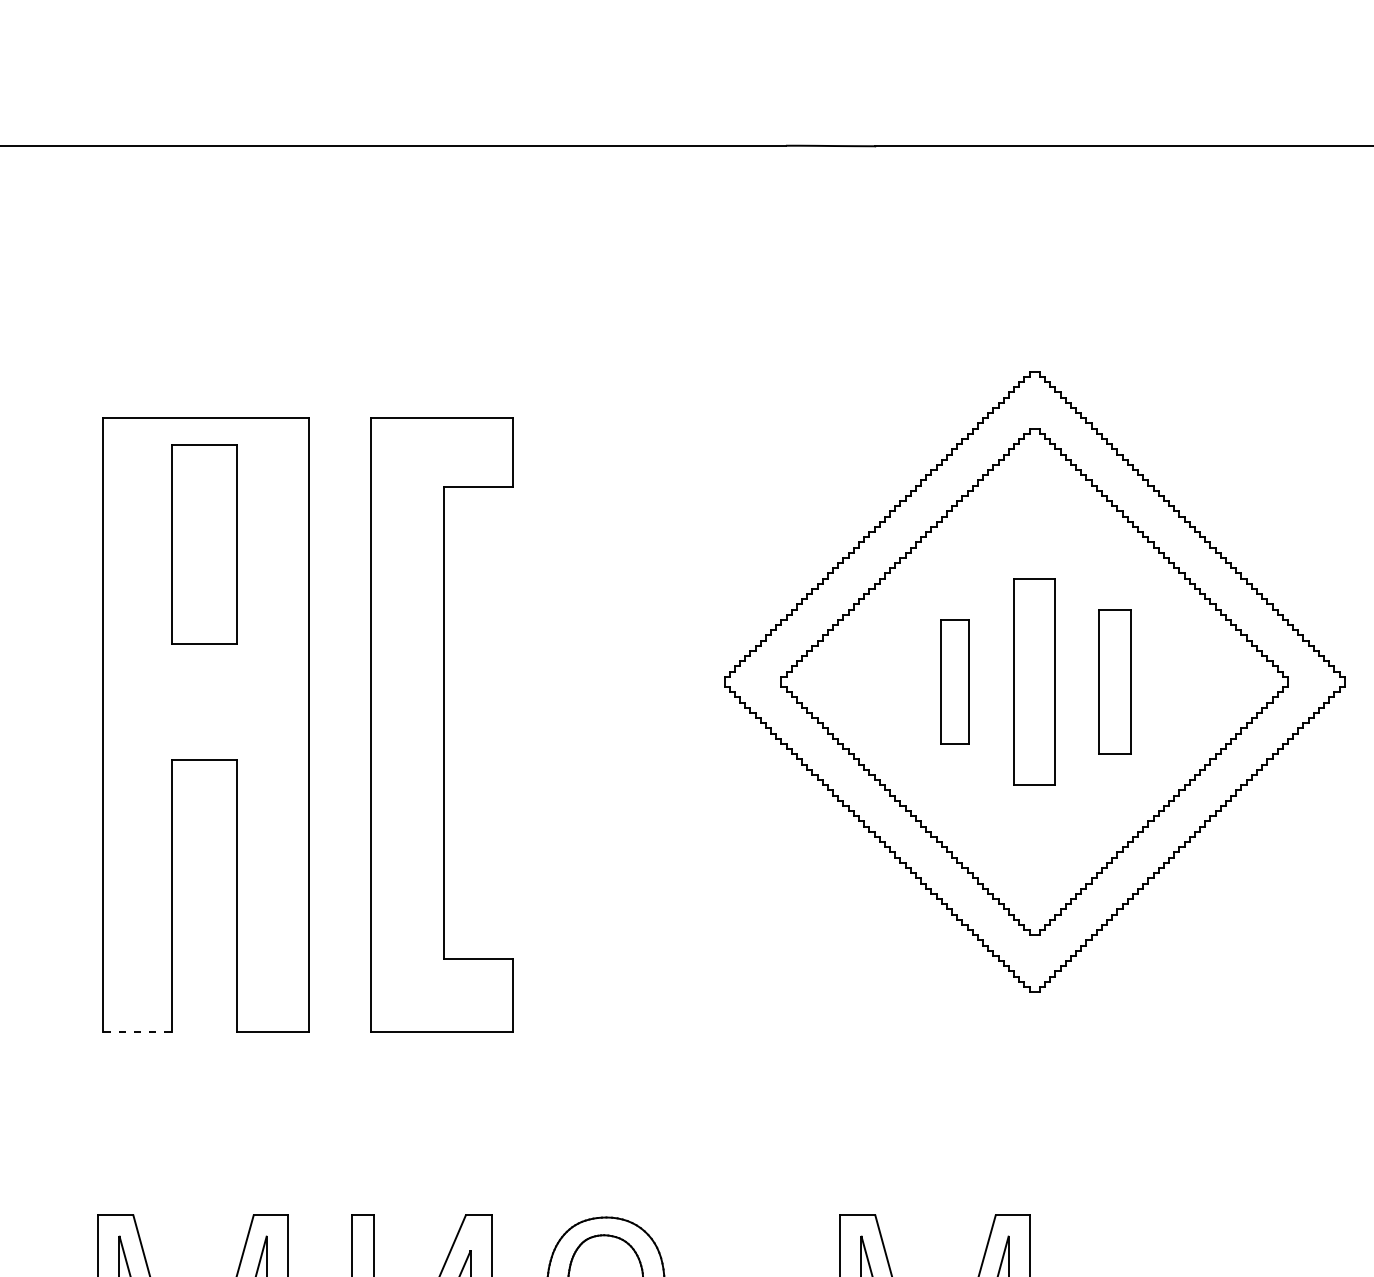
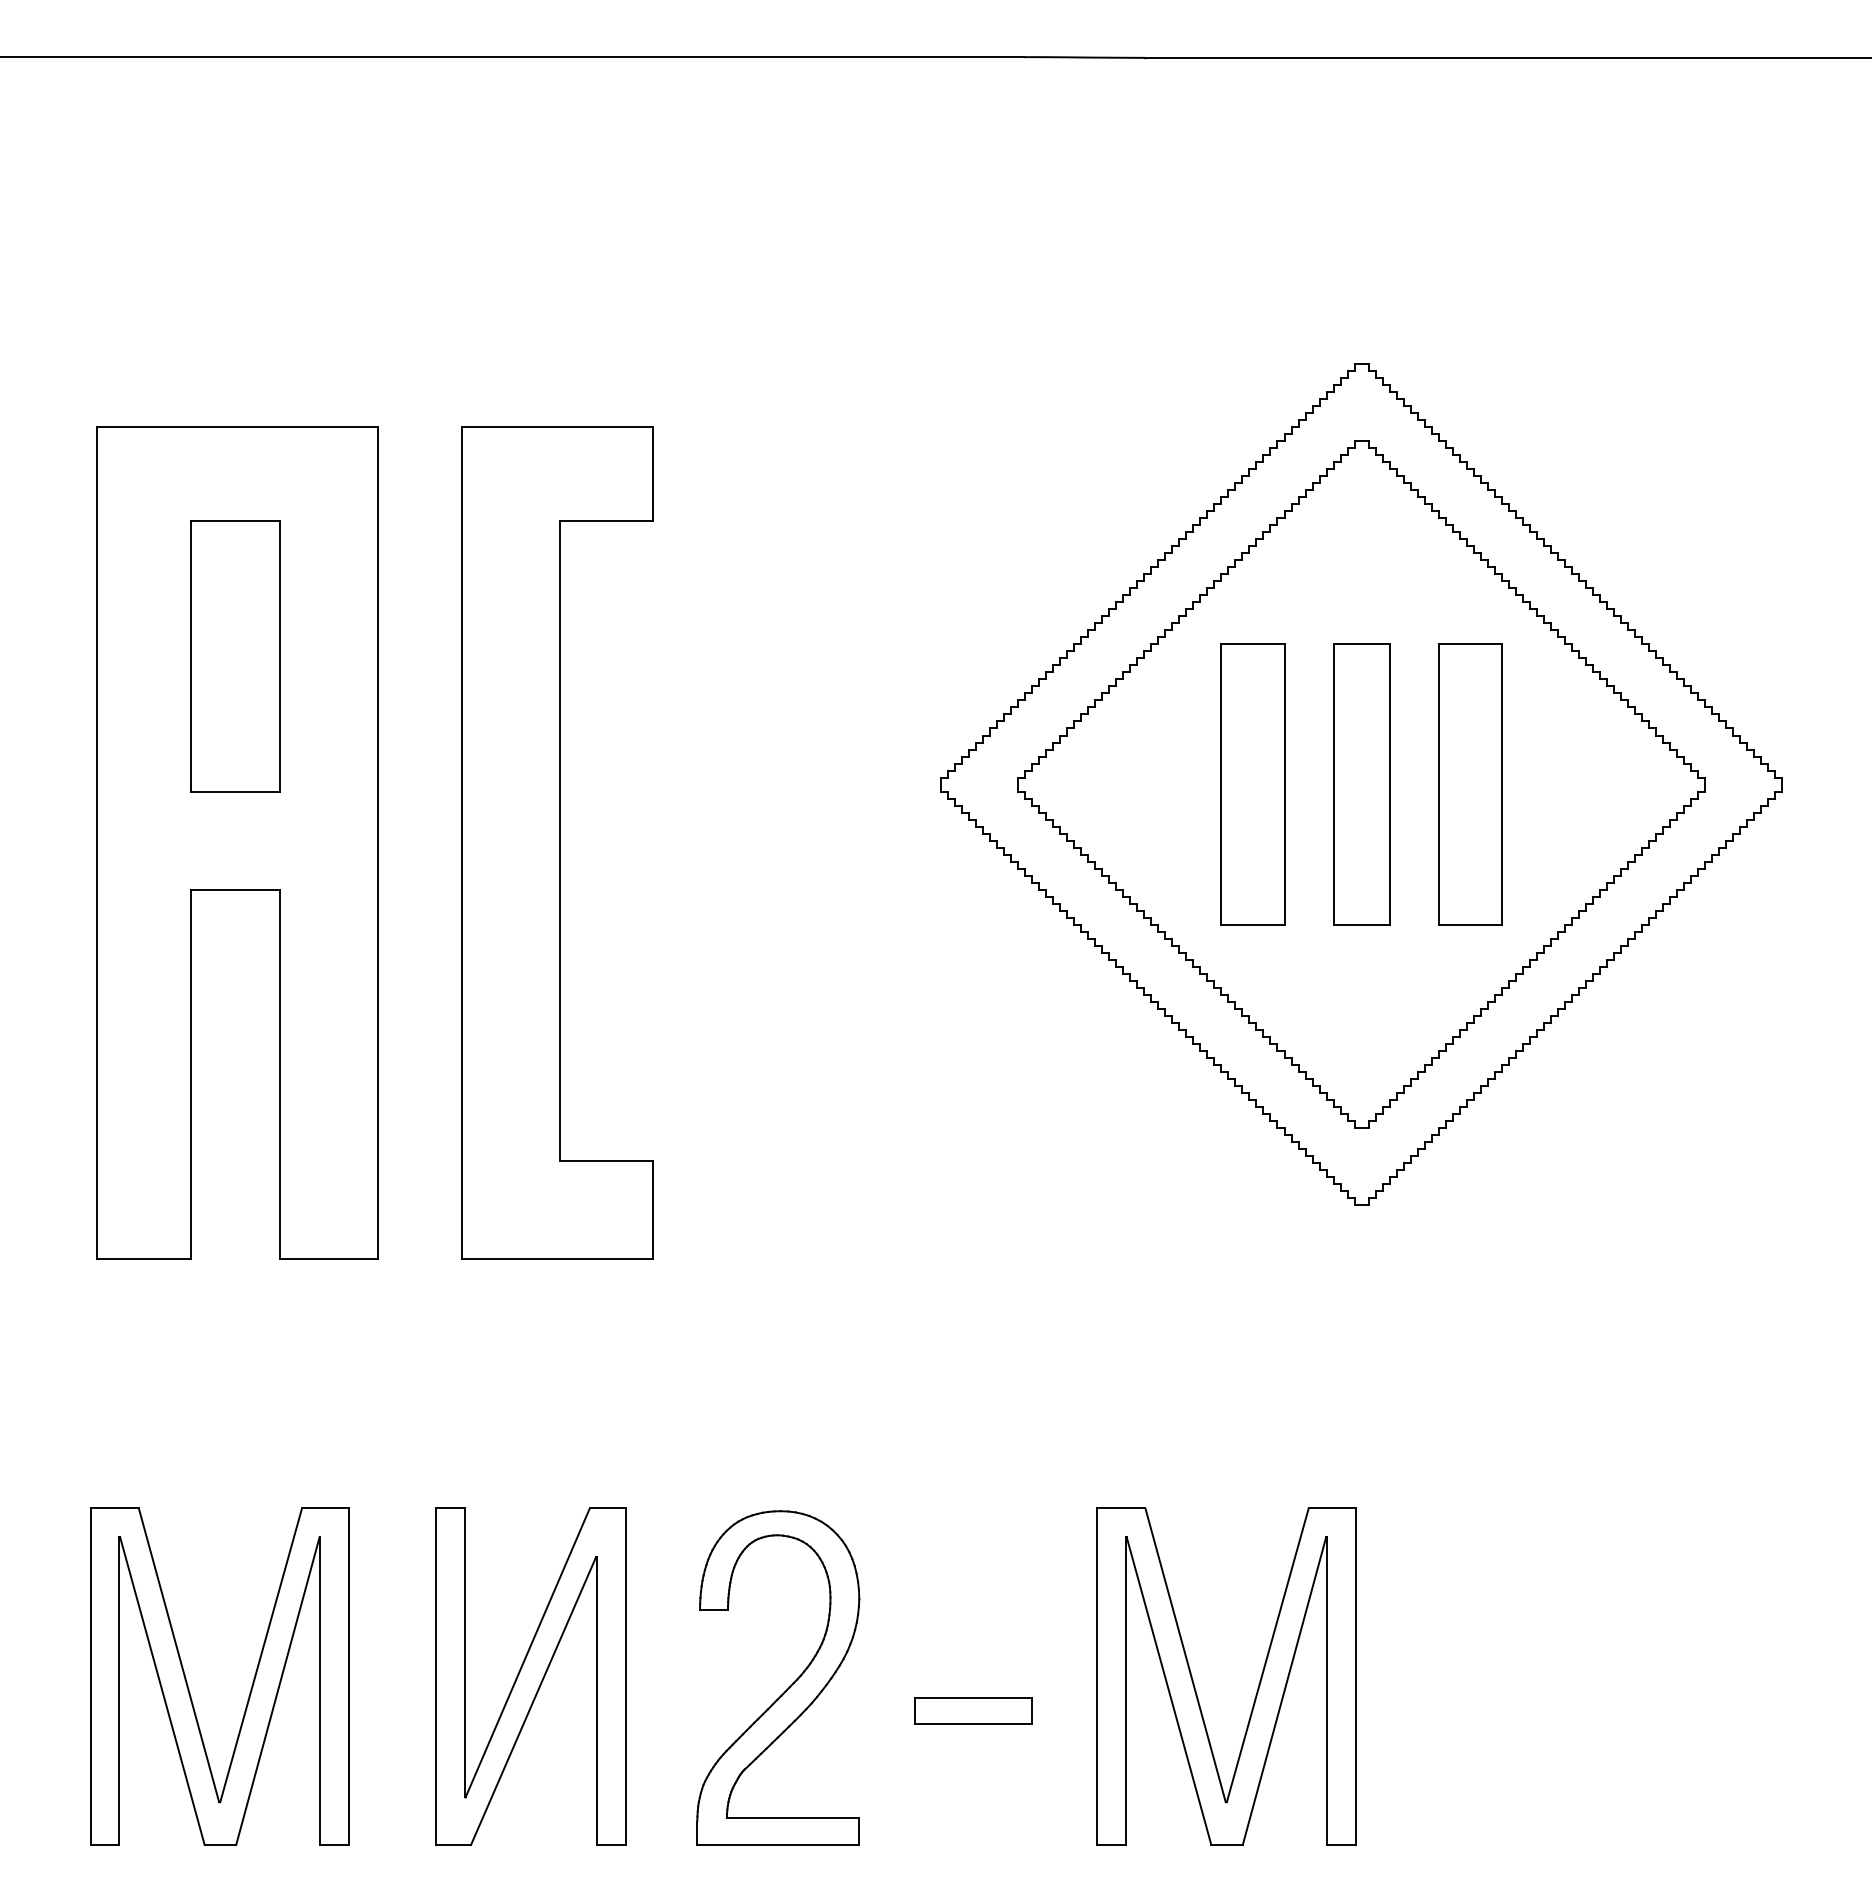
part: (204, 544) -> (235, 656), moved
part: (954, 681) -> (1252, 784), size x1.67
part: (1114, 681) -> (1470, 784), size x1.43
line: (136, 1031) -> (143, 1259), dashed -> solid

